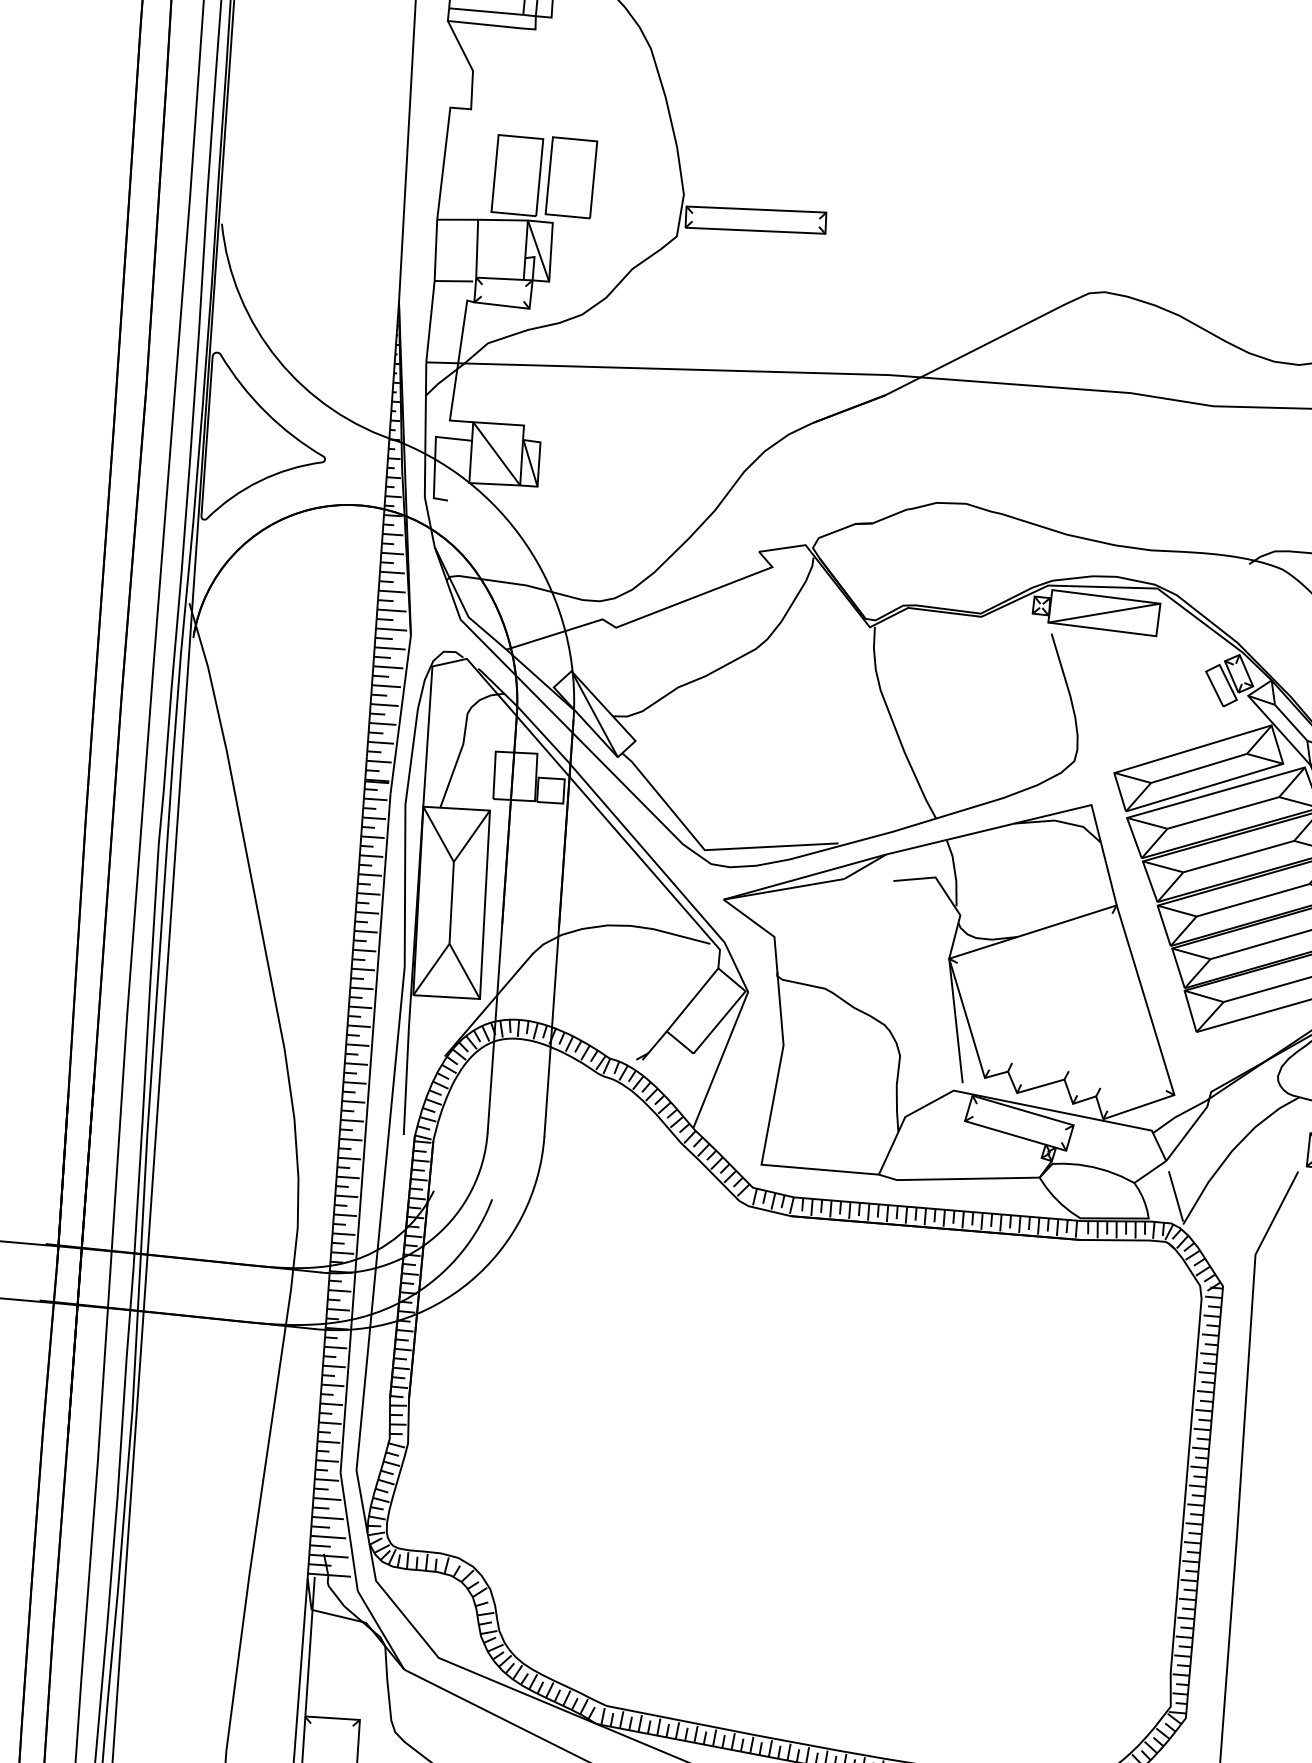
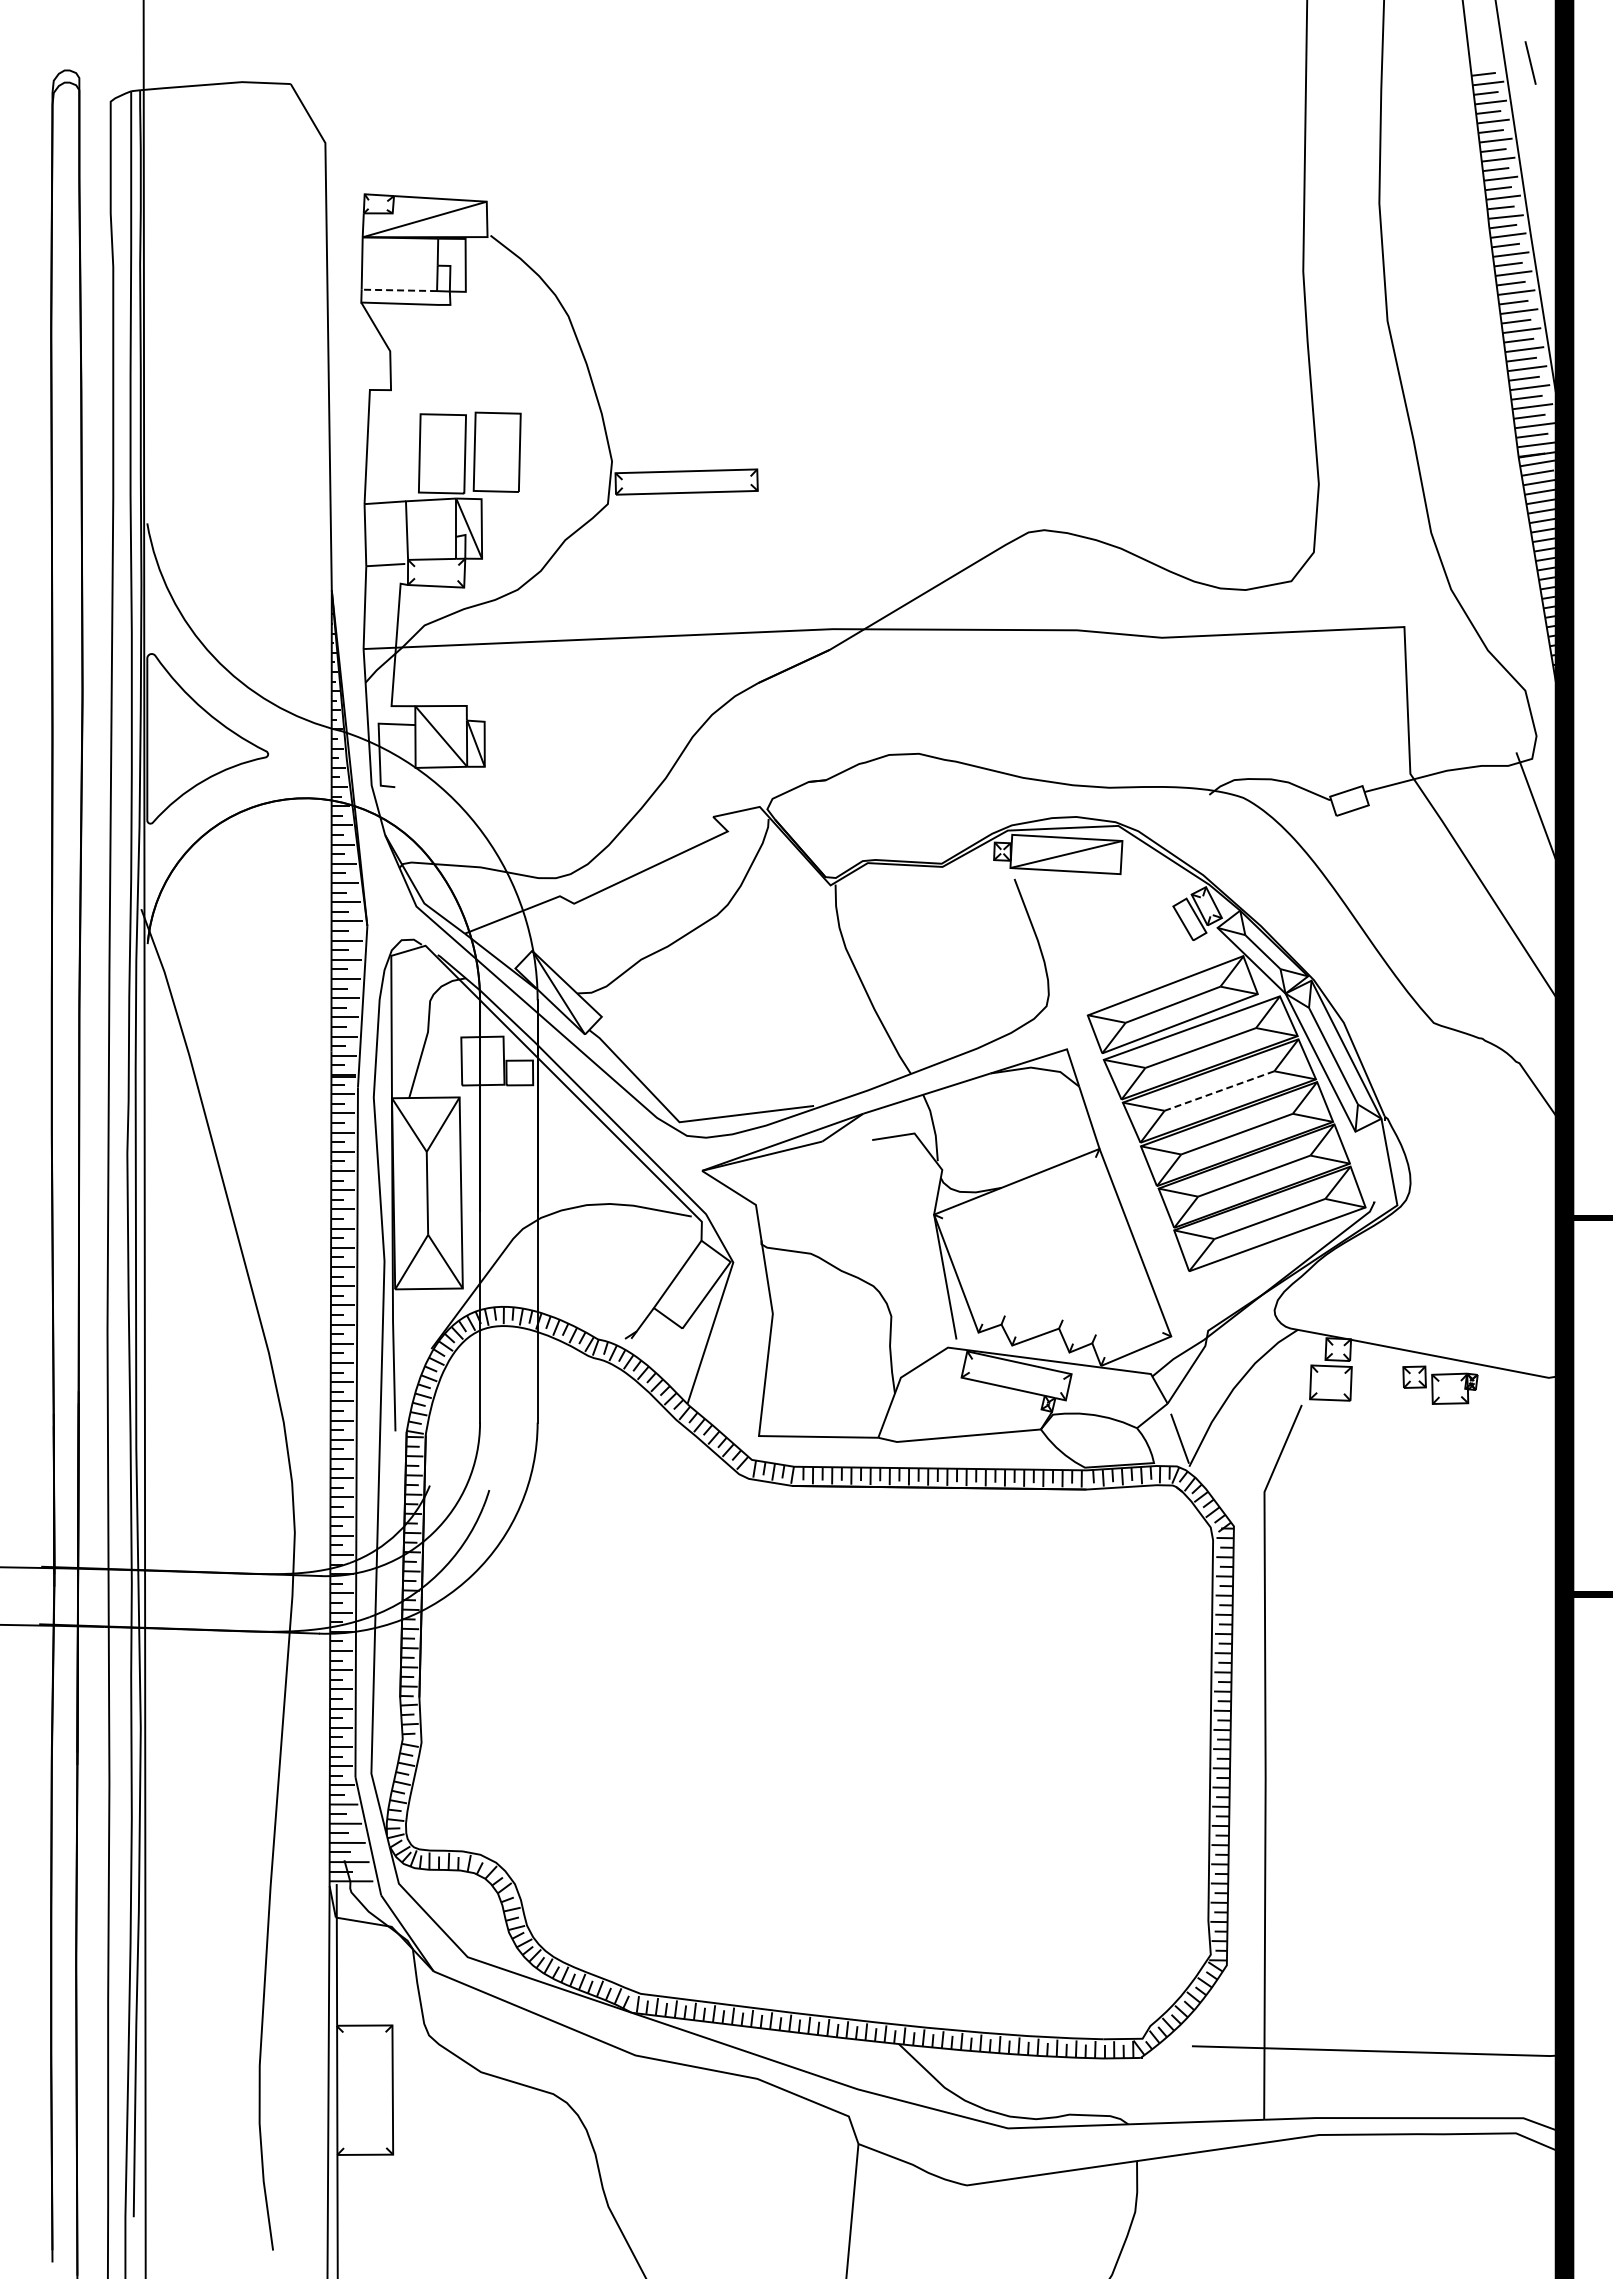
line: (486, 11) -> (399, 290), solid -> dashed
line: (1238, 857) -> (1219, 1091), solid -> dashed

